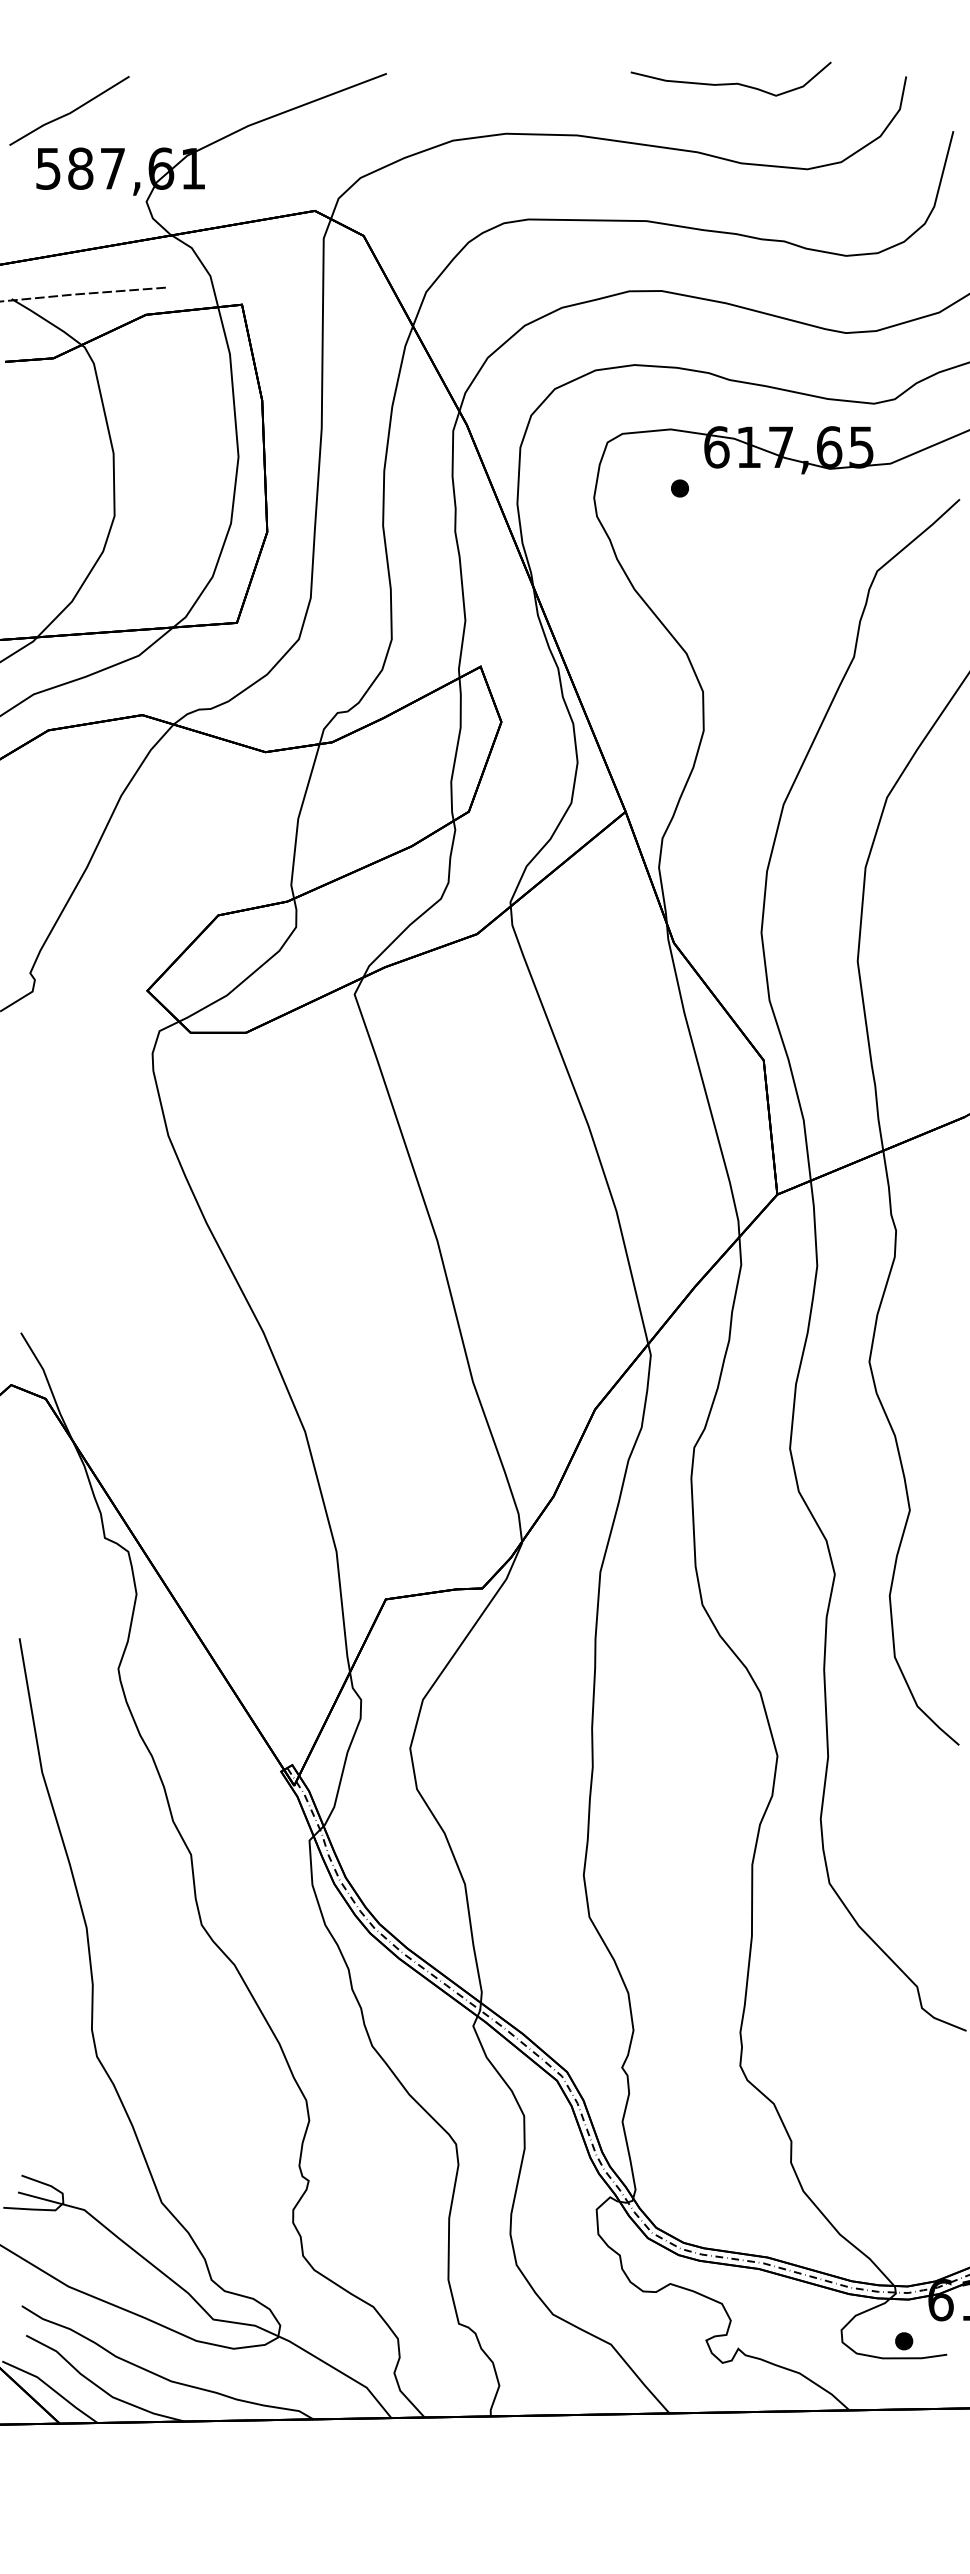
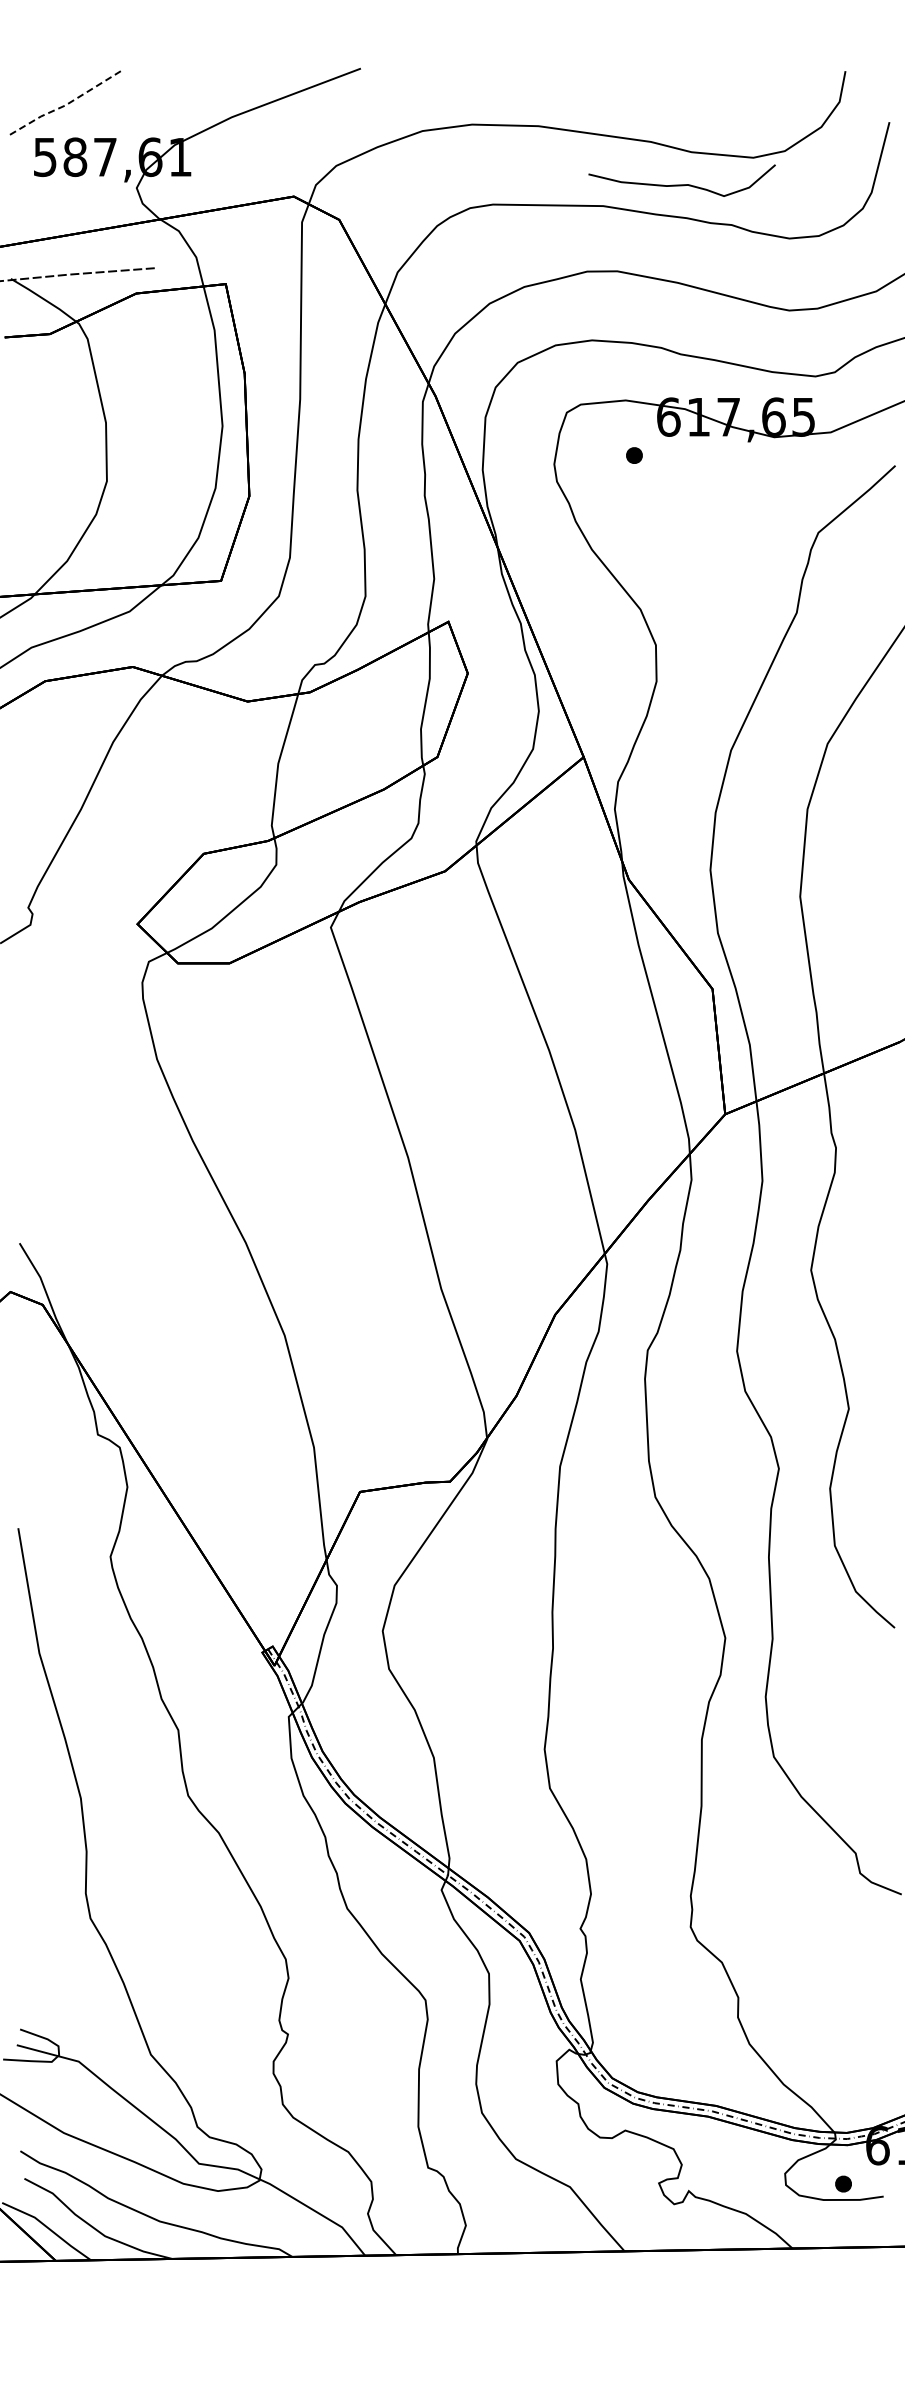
curve: (730, 83) -> (681, 184), moved
line: (70, 113) -> (65, 105), solid -> dashed

